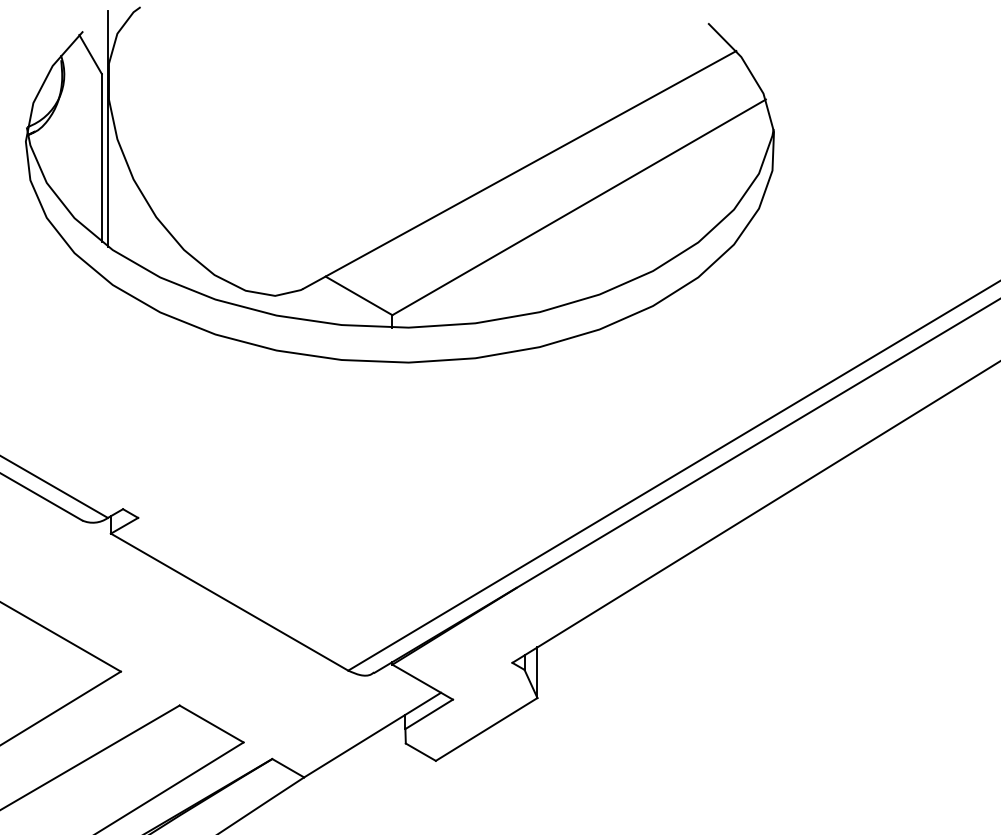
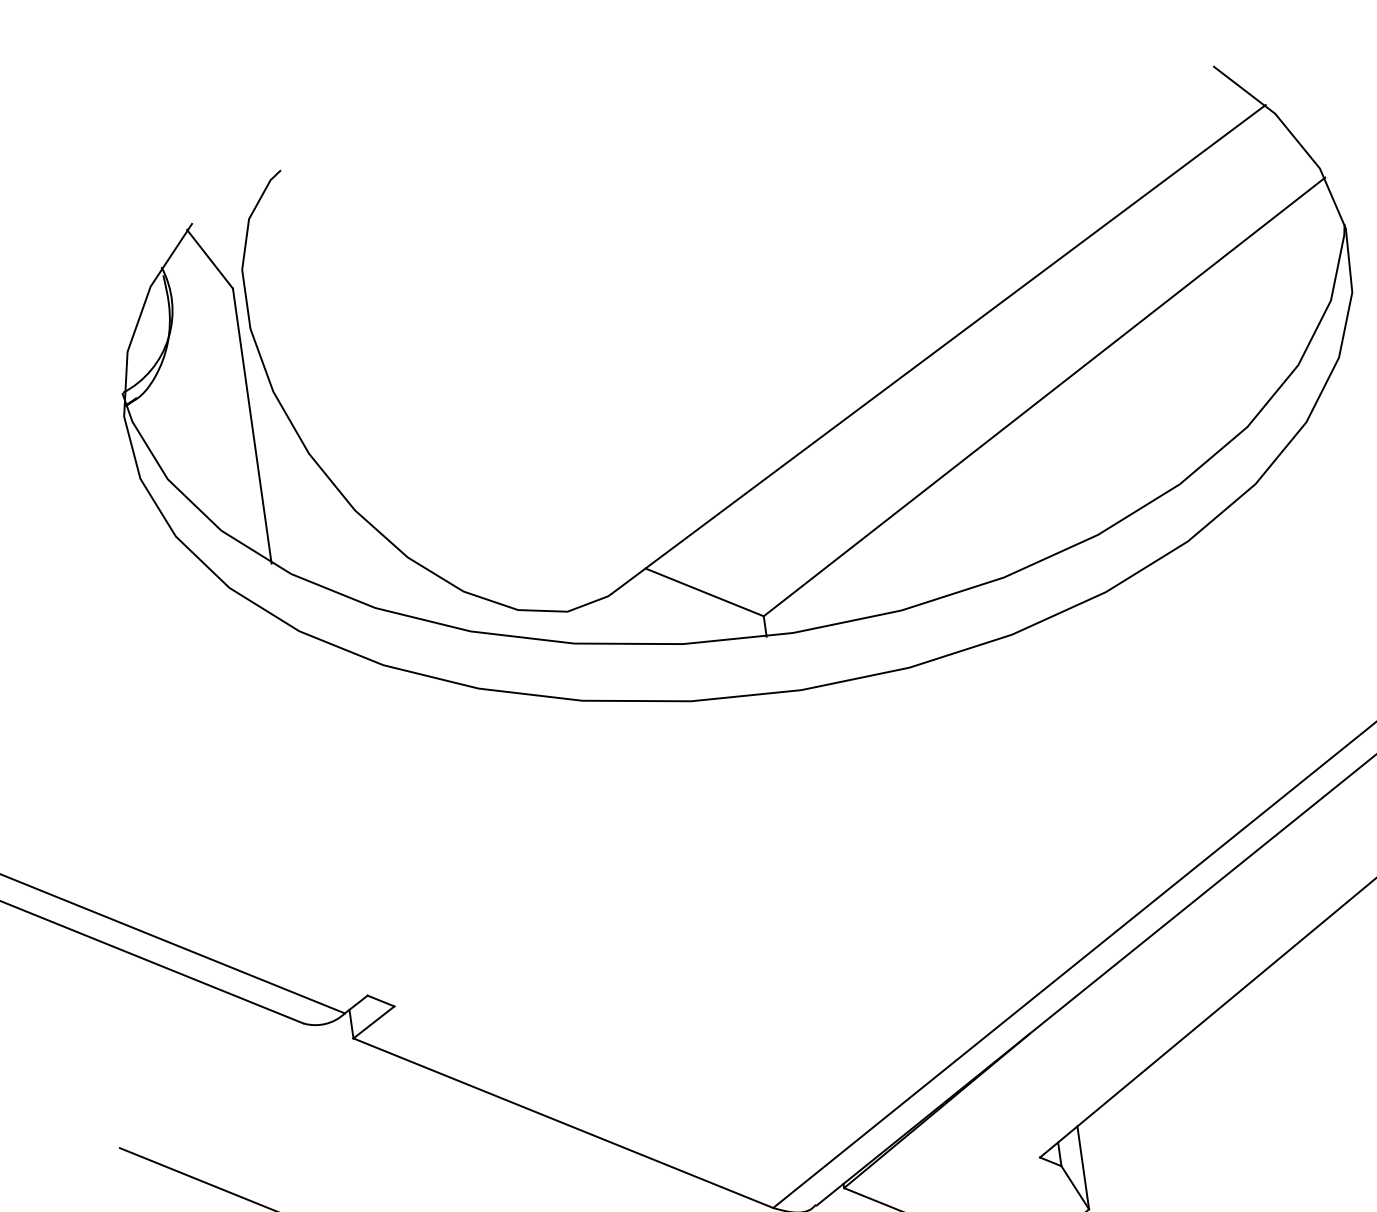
line: (107, 128) -> (254, 376), removed

